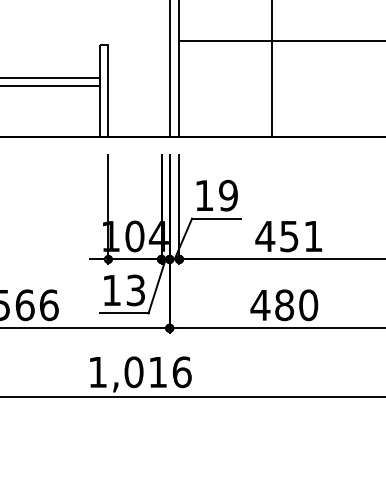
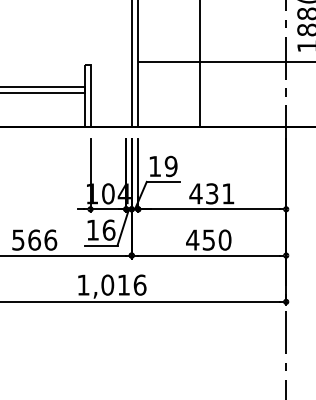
text: (289, 235) -> (212, 193), 451 -> 431
text: (135, 289) -> (108, 229), 13 -> 16
text: (283, 304) -> (208, 239), 480 -> 450

